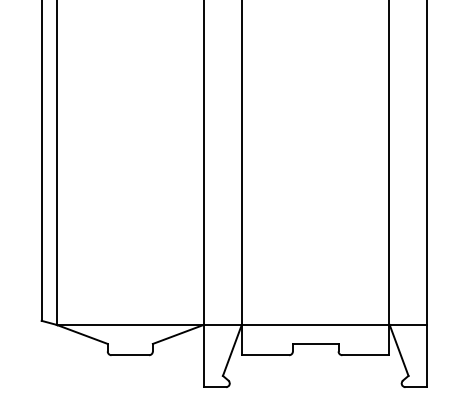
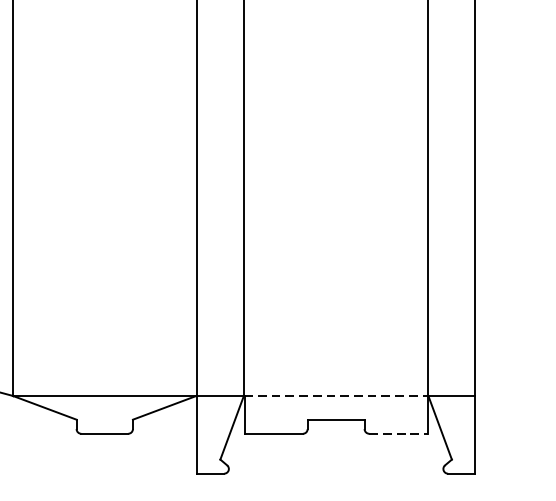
line: (315, 324) -> (335, 395), solid -> dashed
line: (366, 355) -> (399, 434), solid -> dashed

